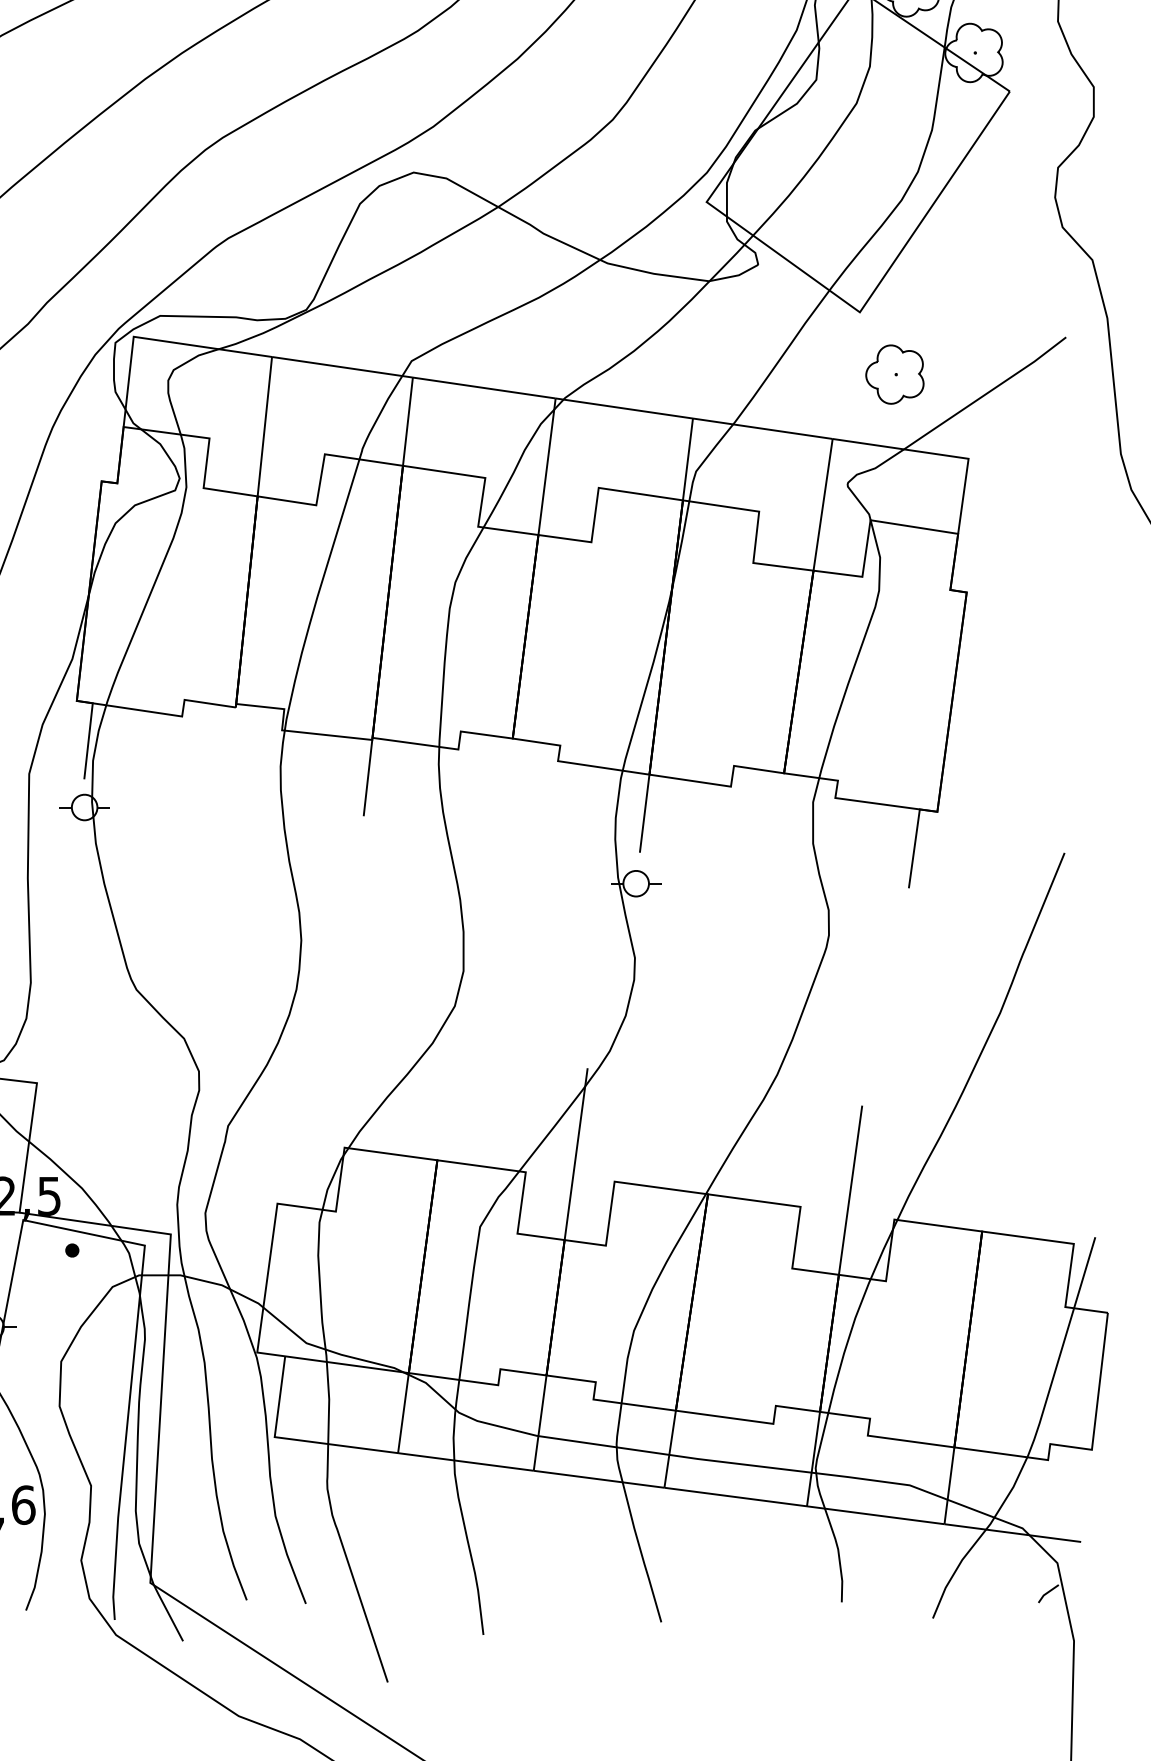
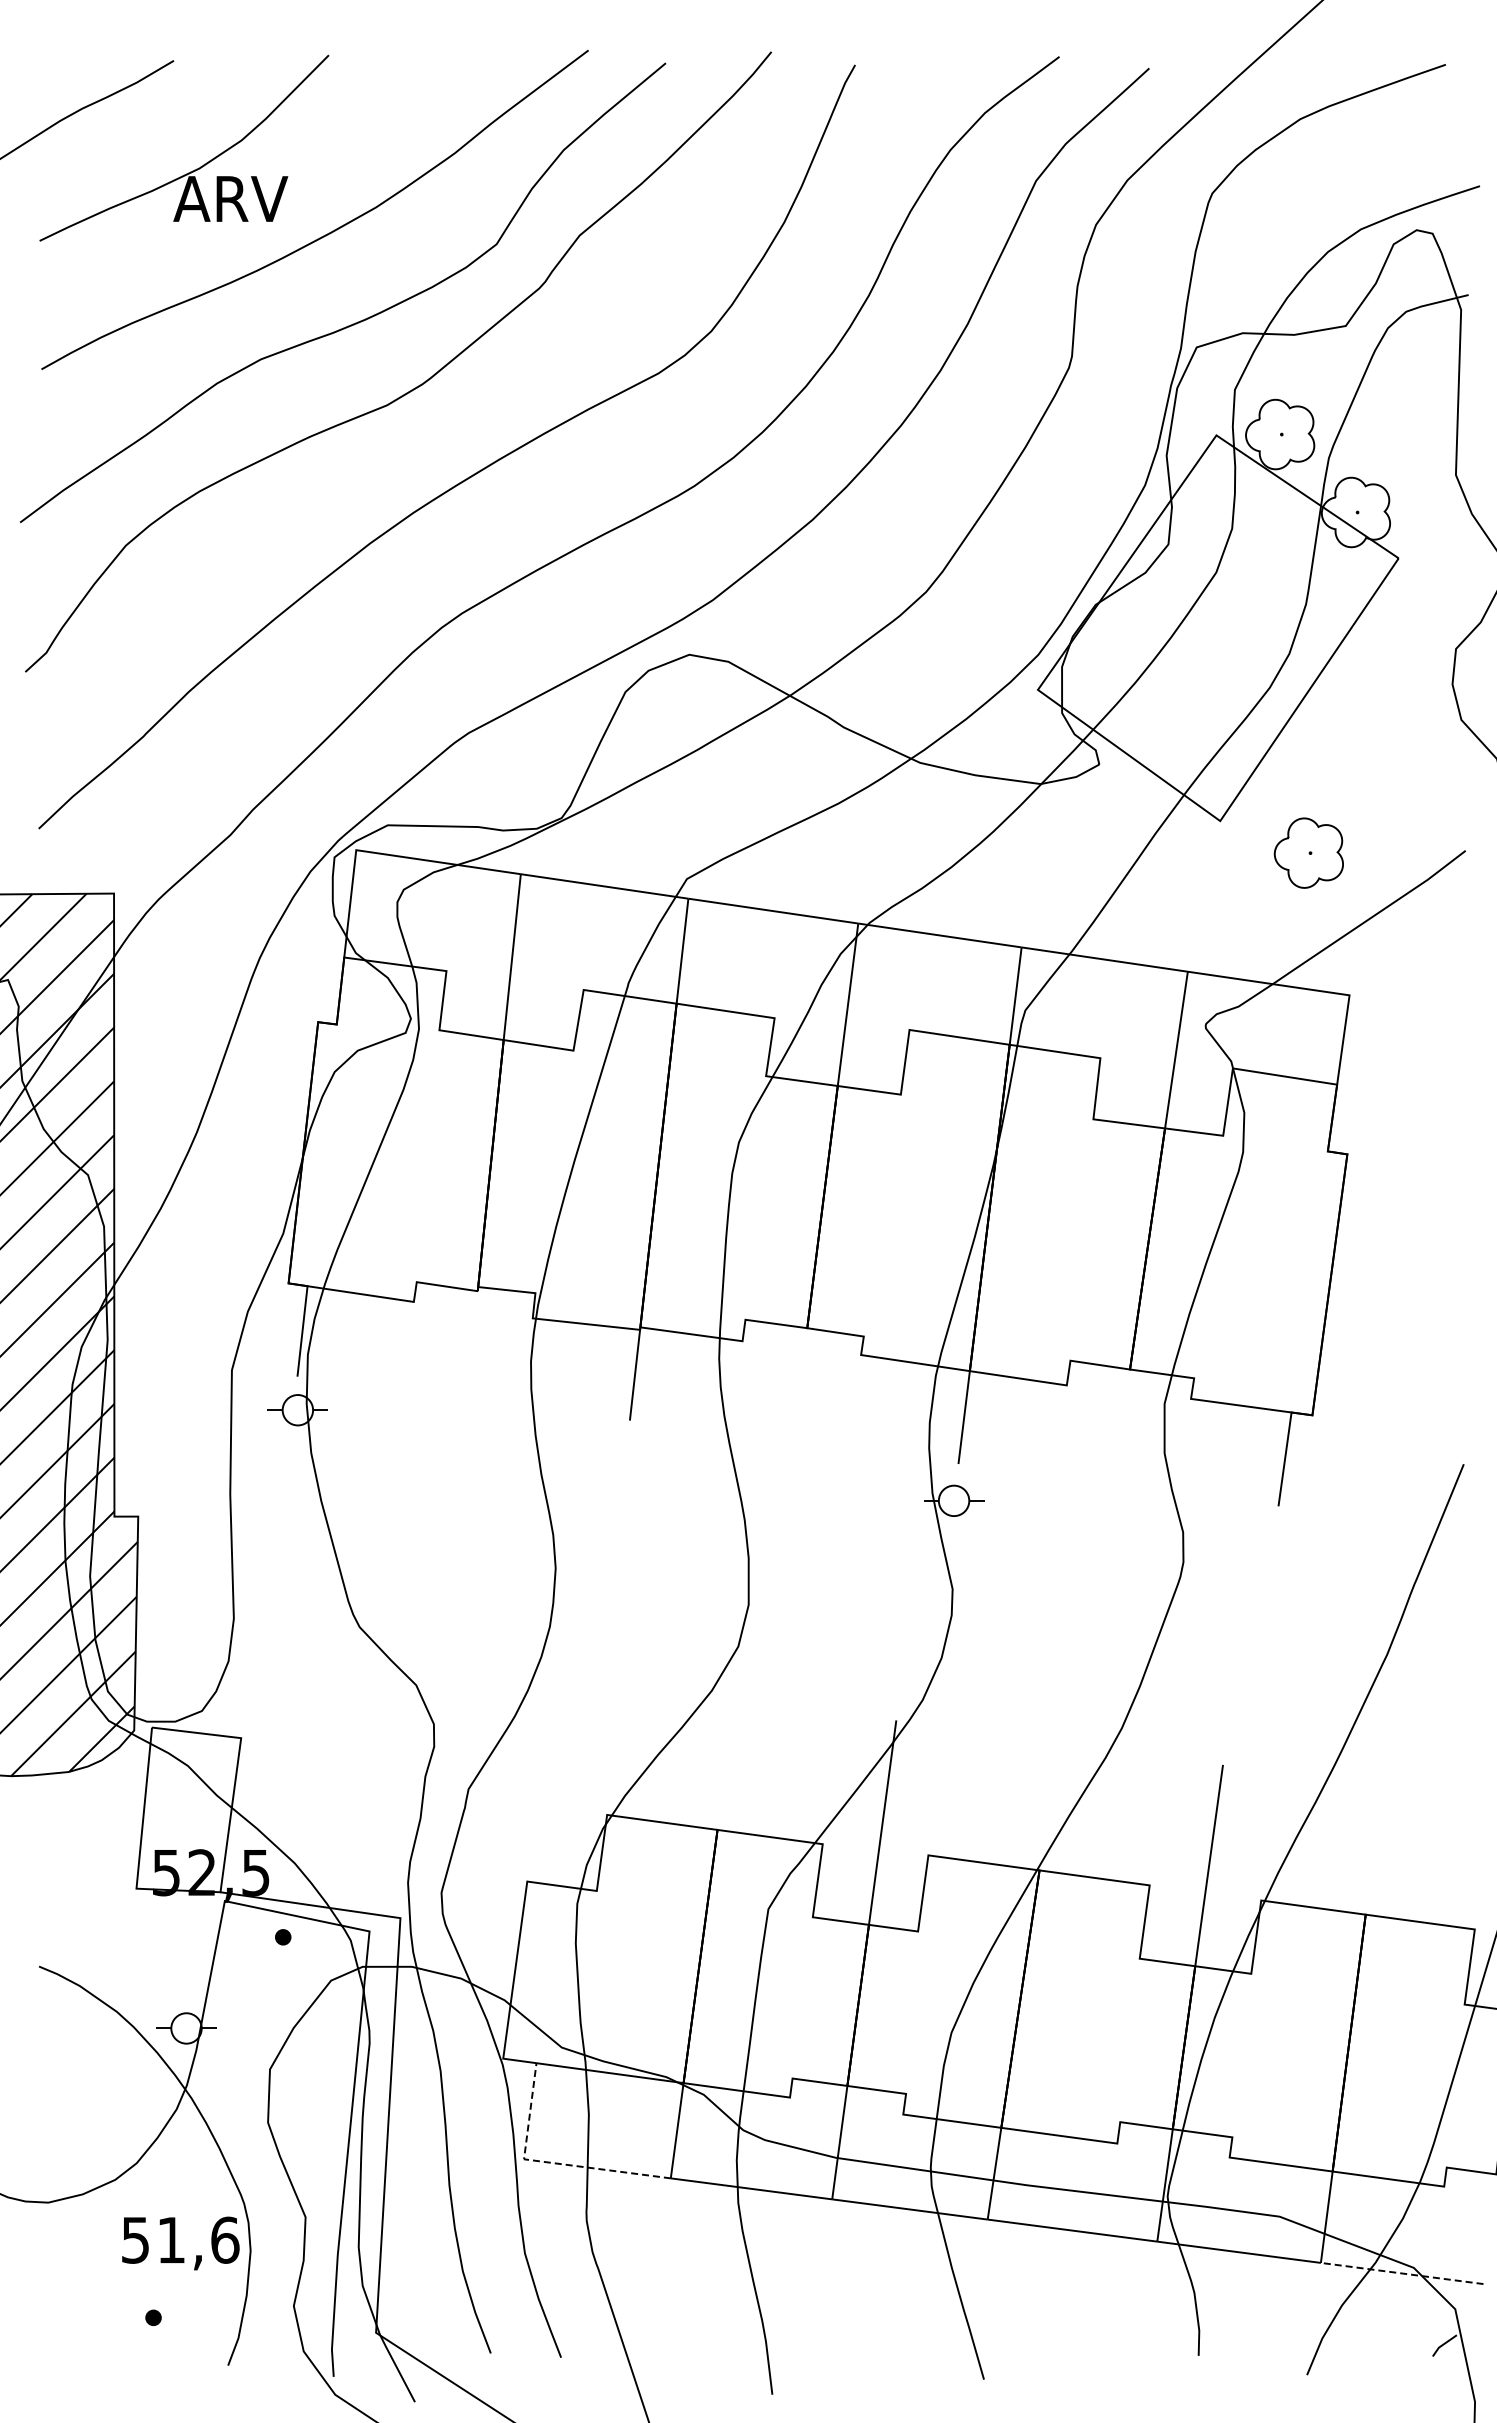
part: (894, 374) -> (1308, 852), moved
line: (295, 1439) -> (548, 2162), solid -> dashed
line: (1013, 1533) -> (1402, 2273), solid -> dashed

